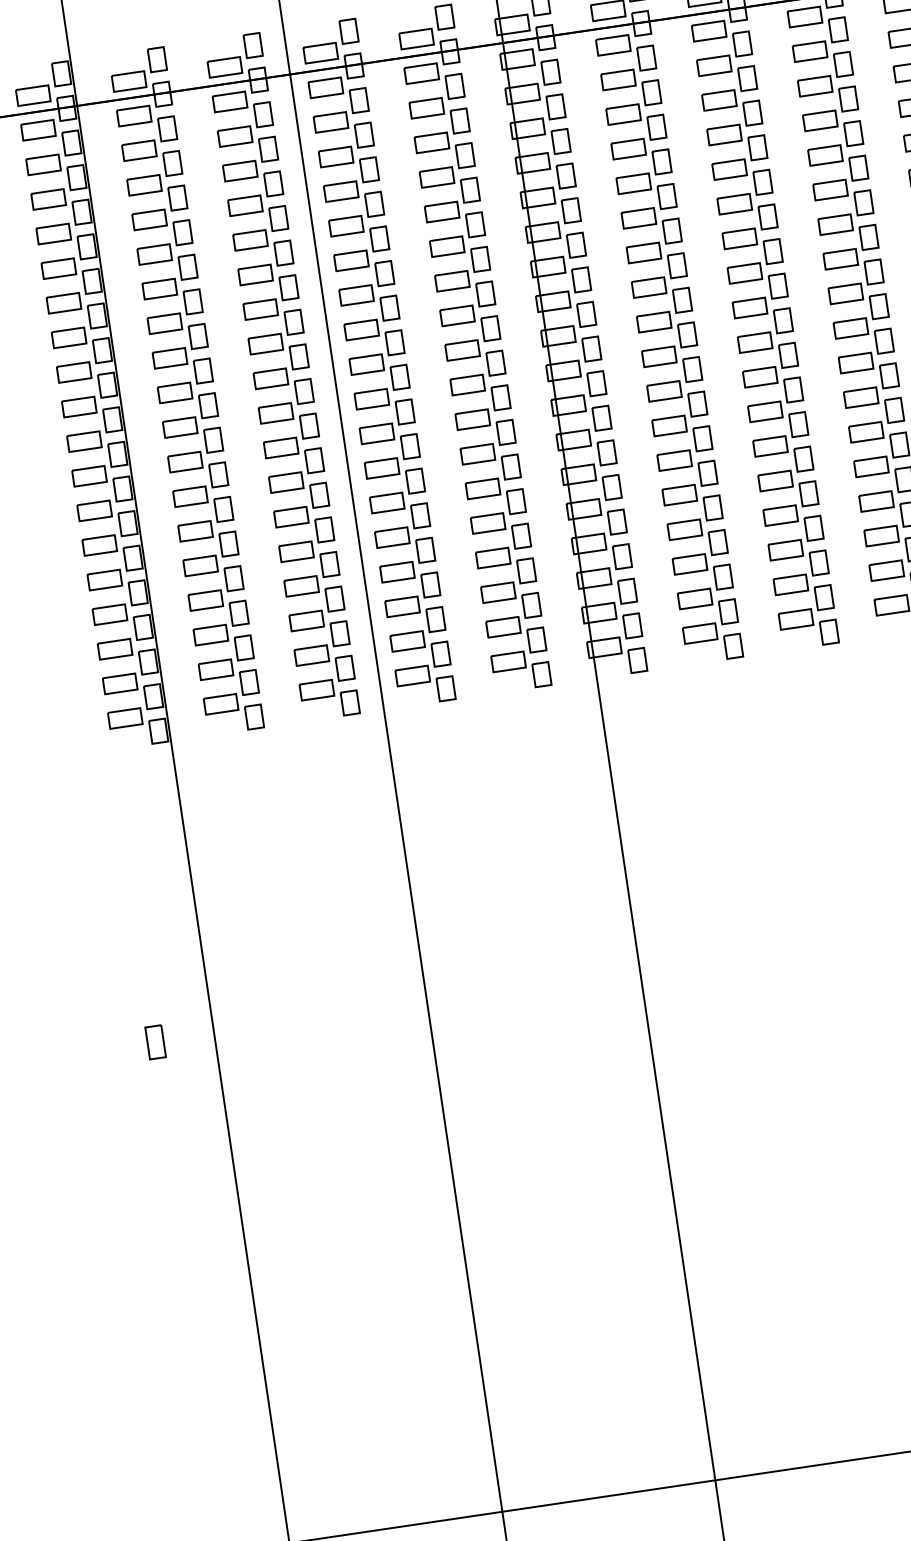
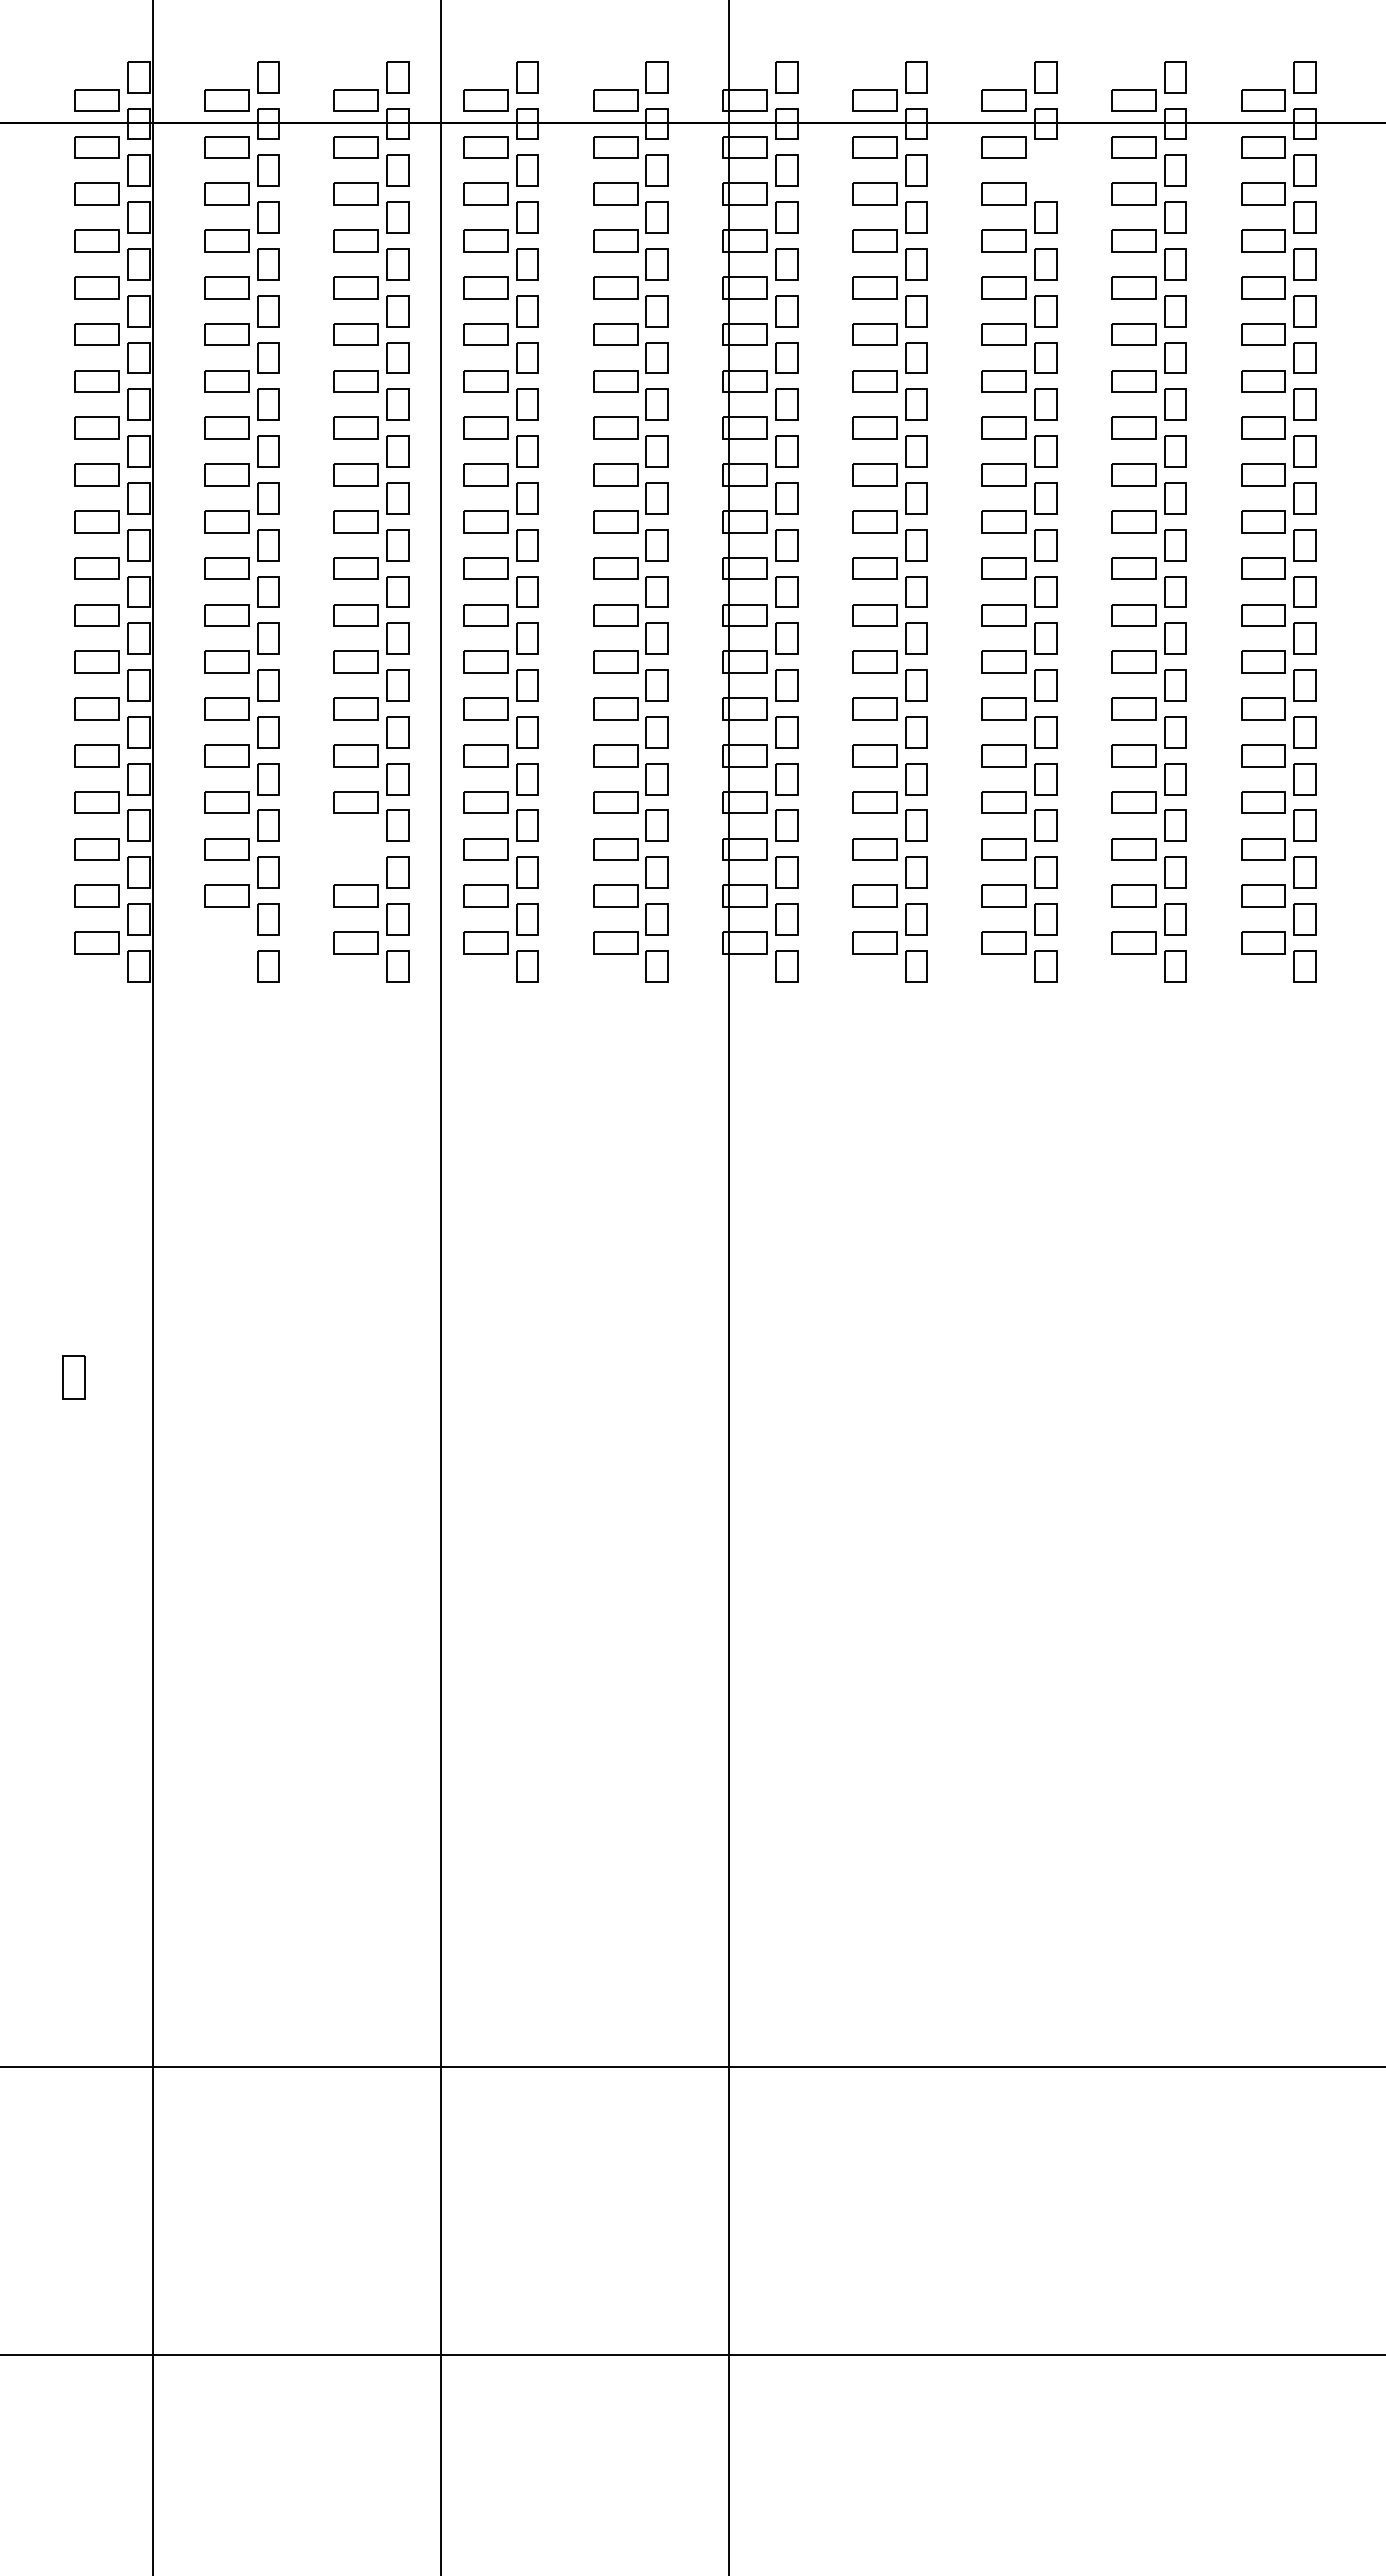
part: (742, 43) -> (1045, 170), removed
part: (306, 621) -> (355, 849), removed
part: (220, 704) -> (226, 942), removed

